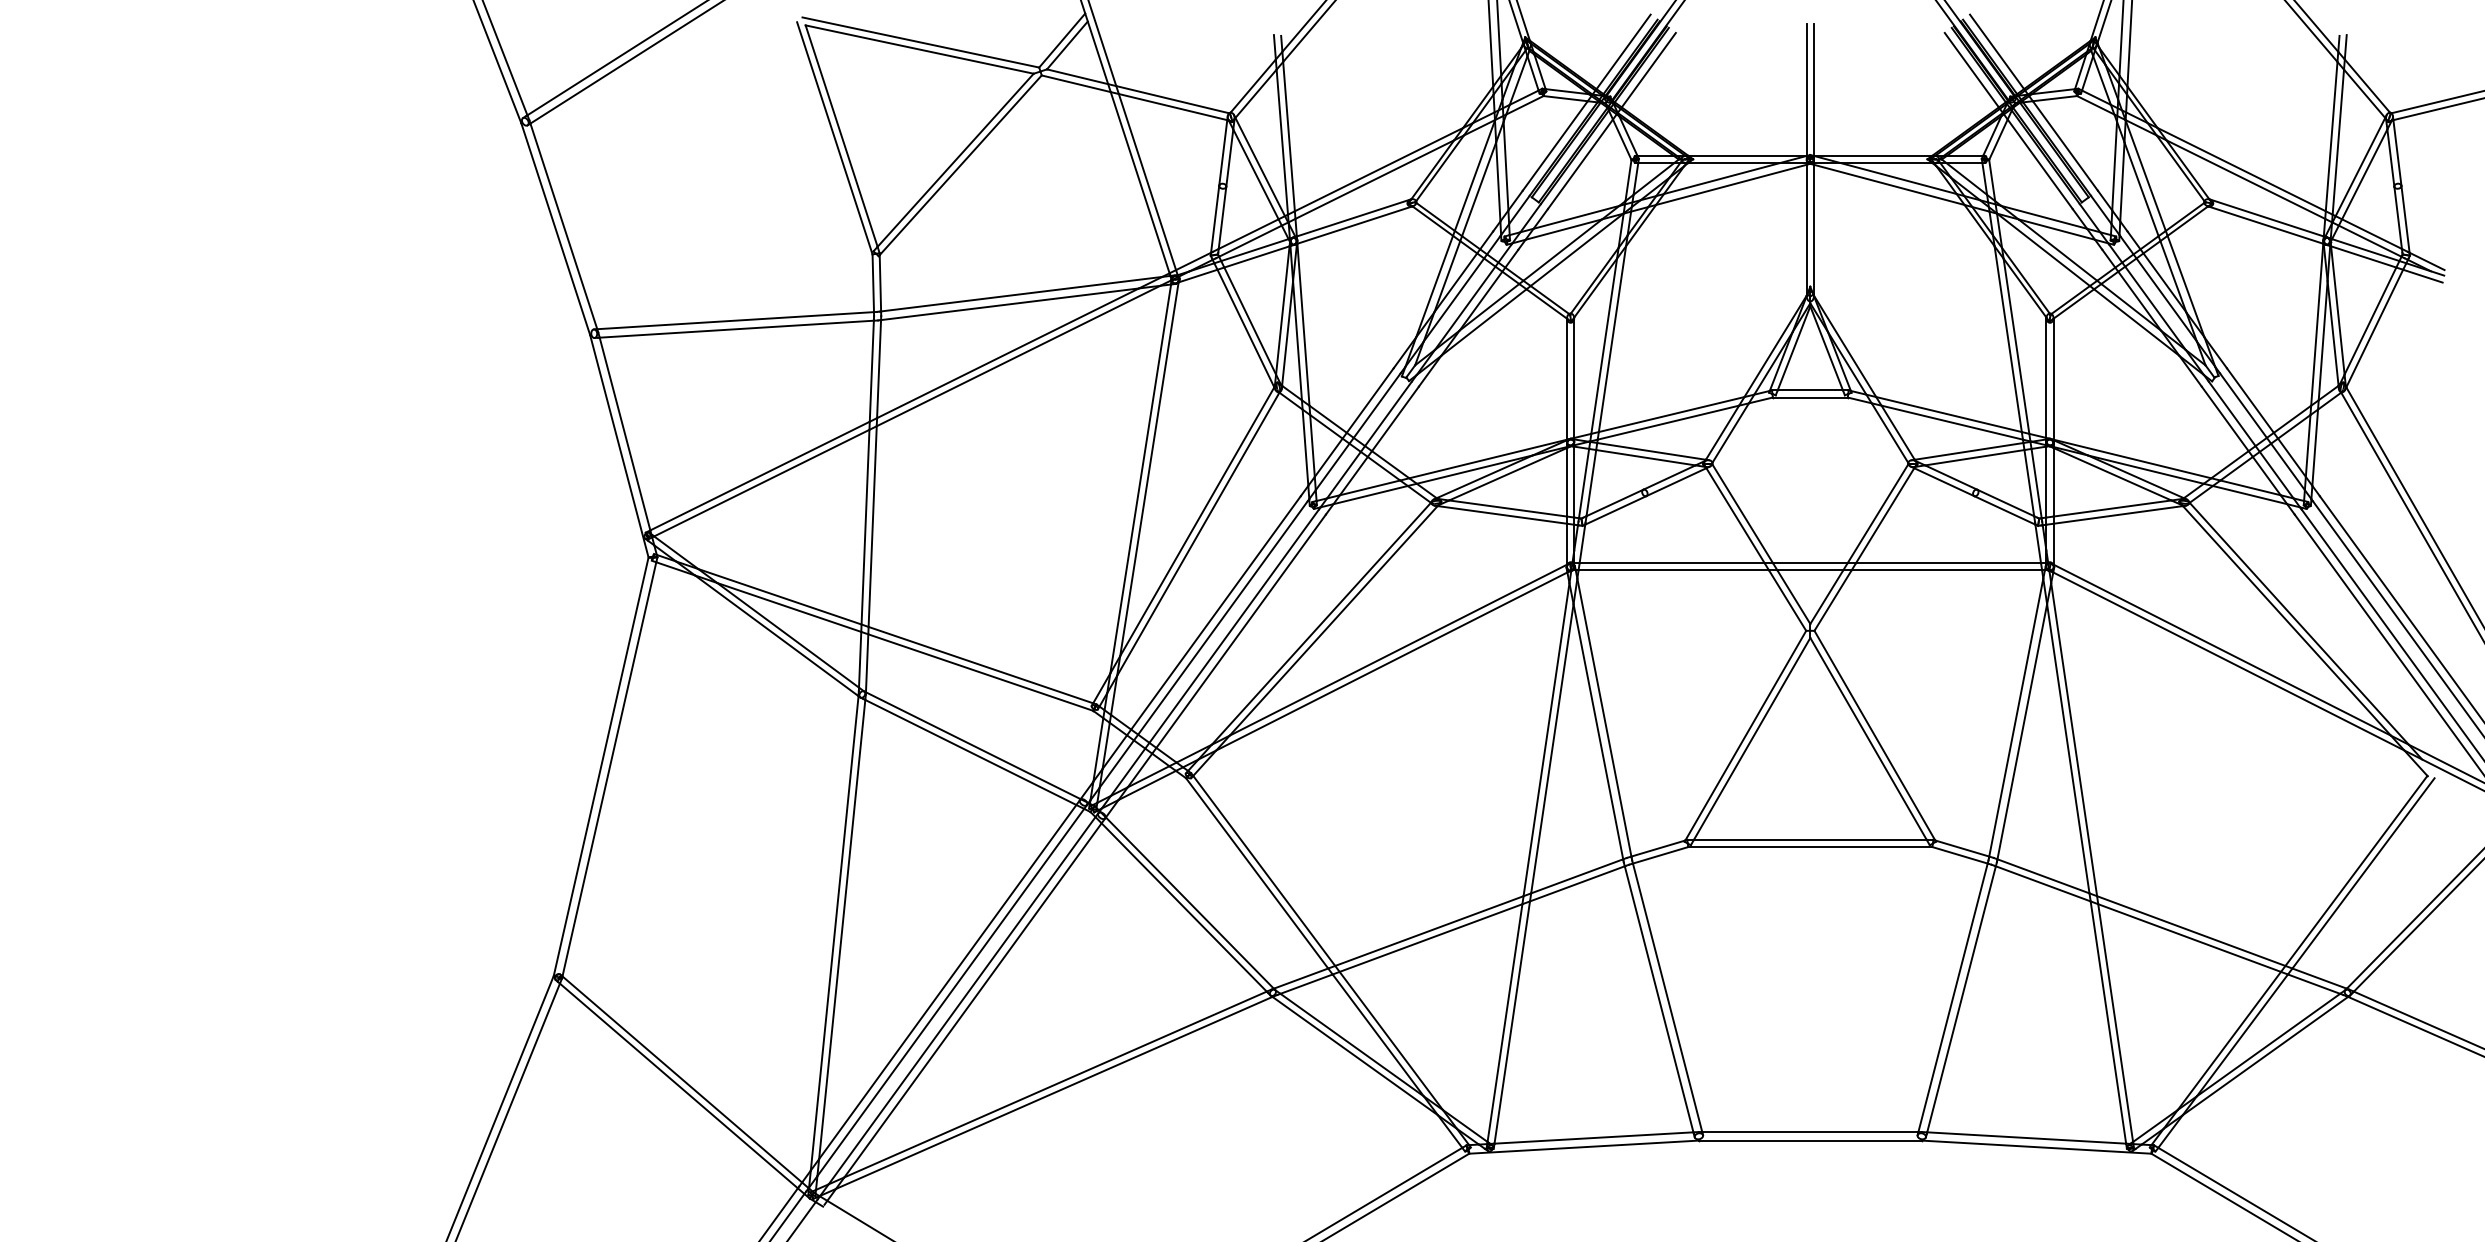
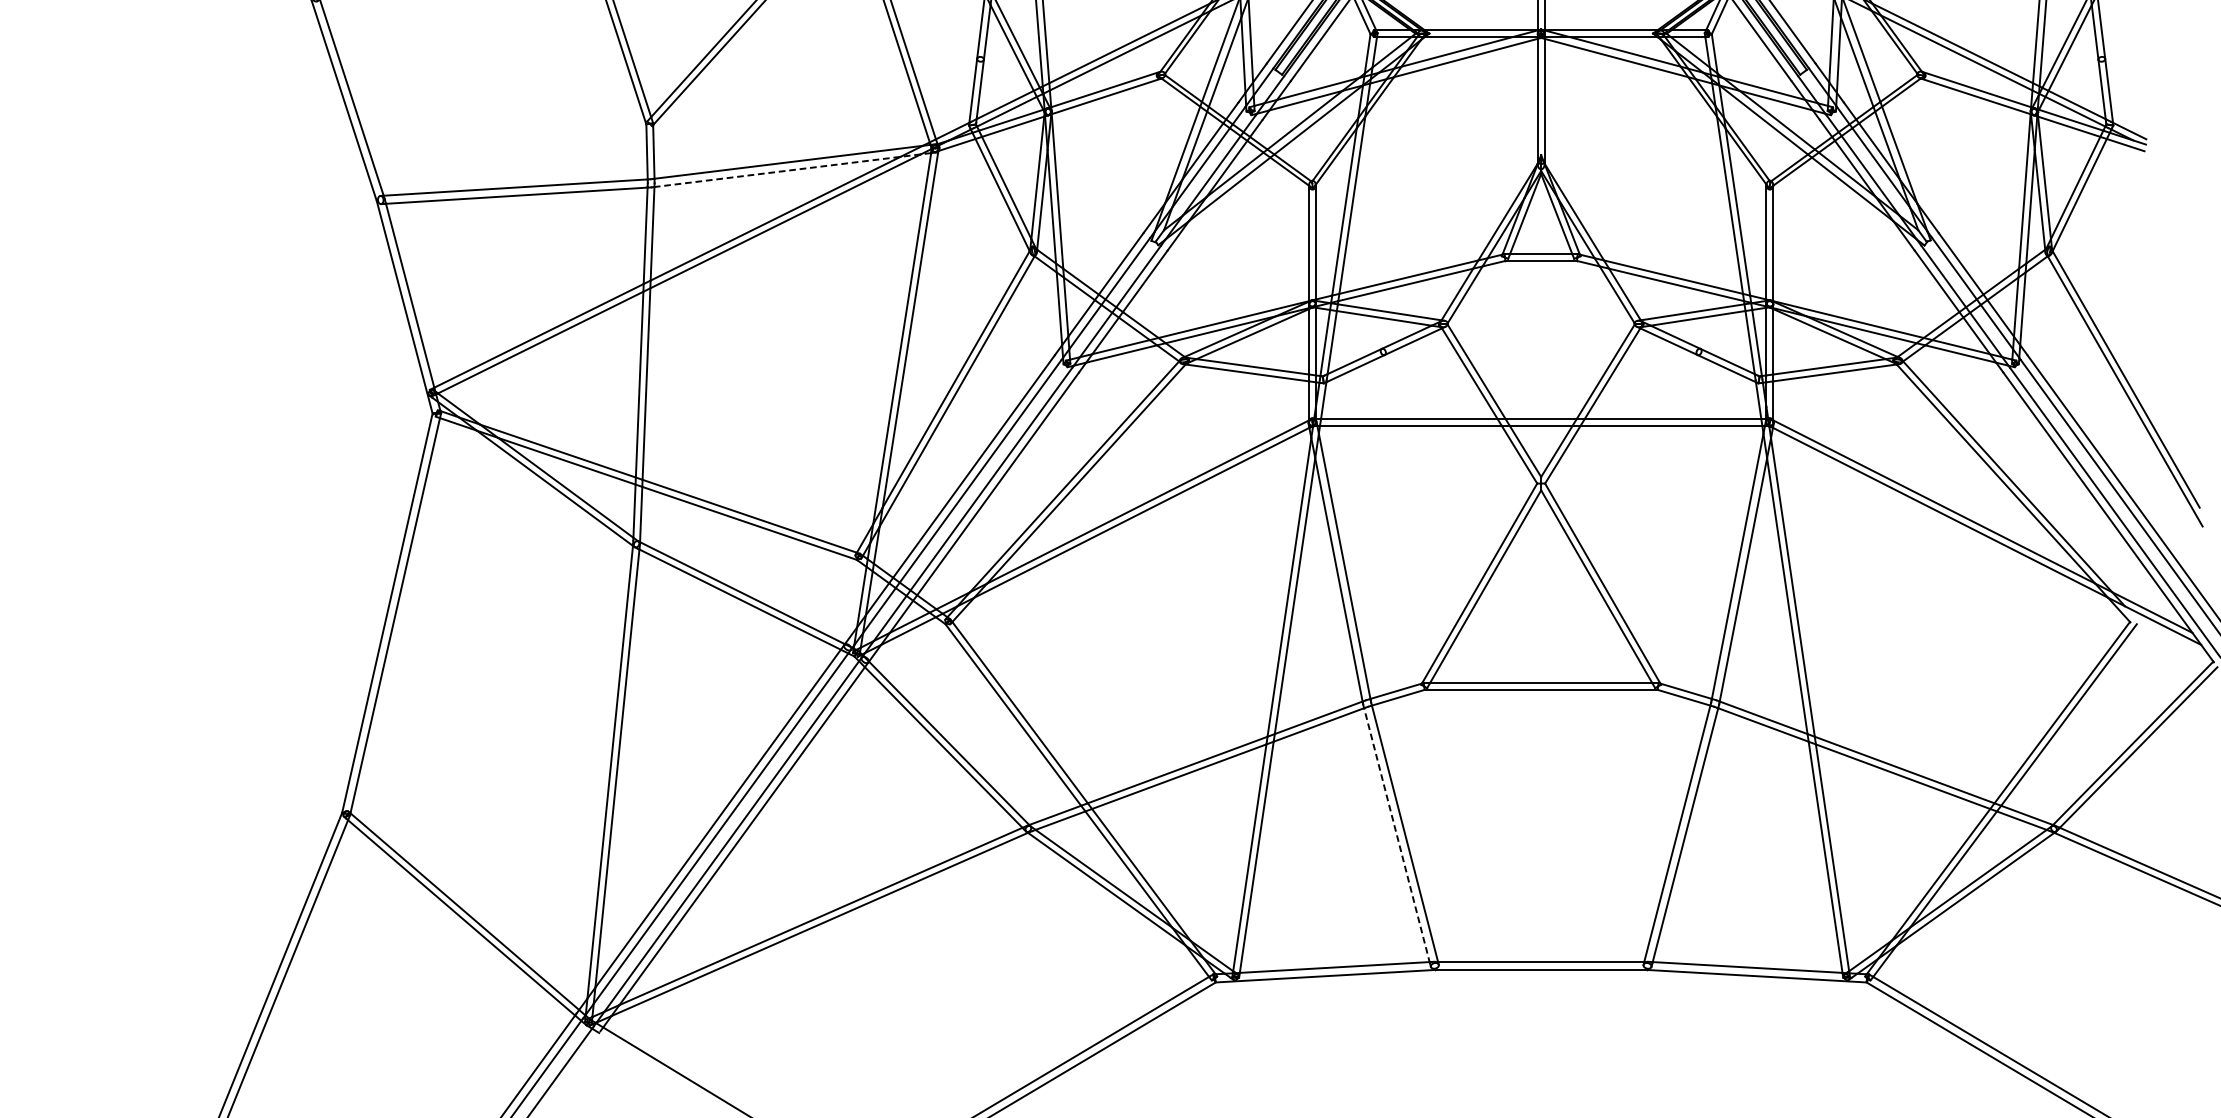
line: (1026, 302) -> (793, 170), solid -> dashed
line: (1659, 999) -> (1397, 835), solid -> dashed

